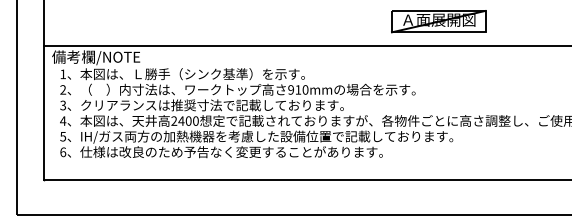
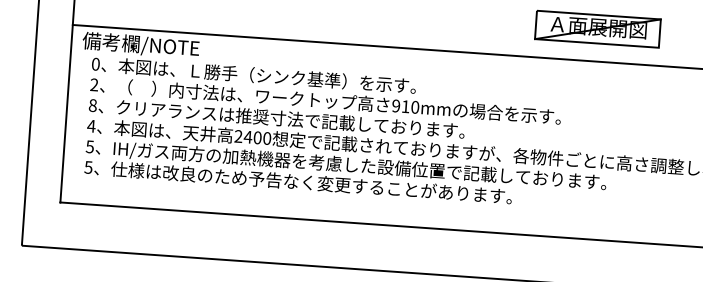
text: (63, 74) -> (96, 64), 1 -> 0
text: (63, 105) -> (93, 105), 3 -> 8
text: (63, 152) -> (88, 167), 6 -> 5

